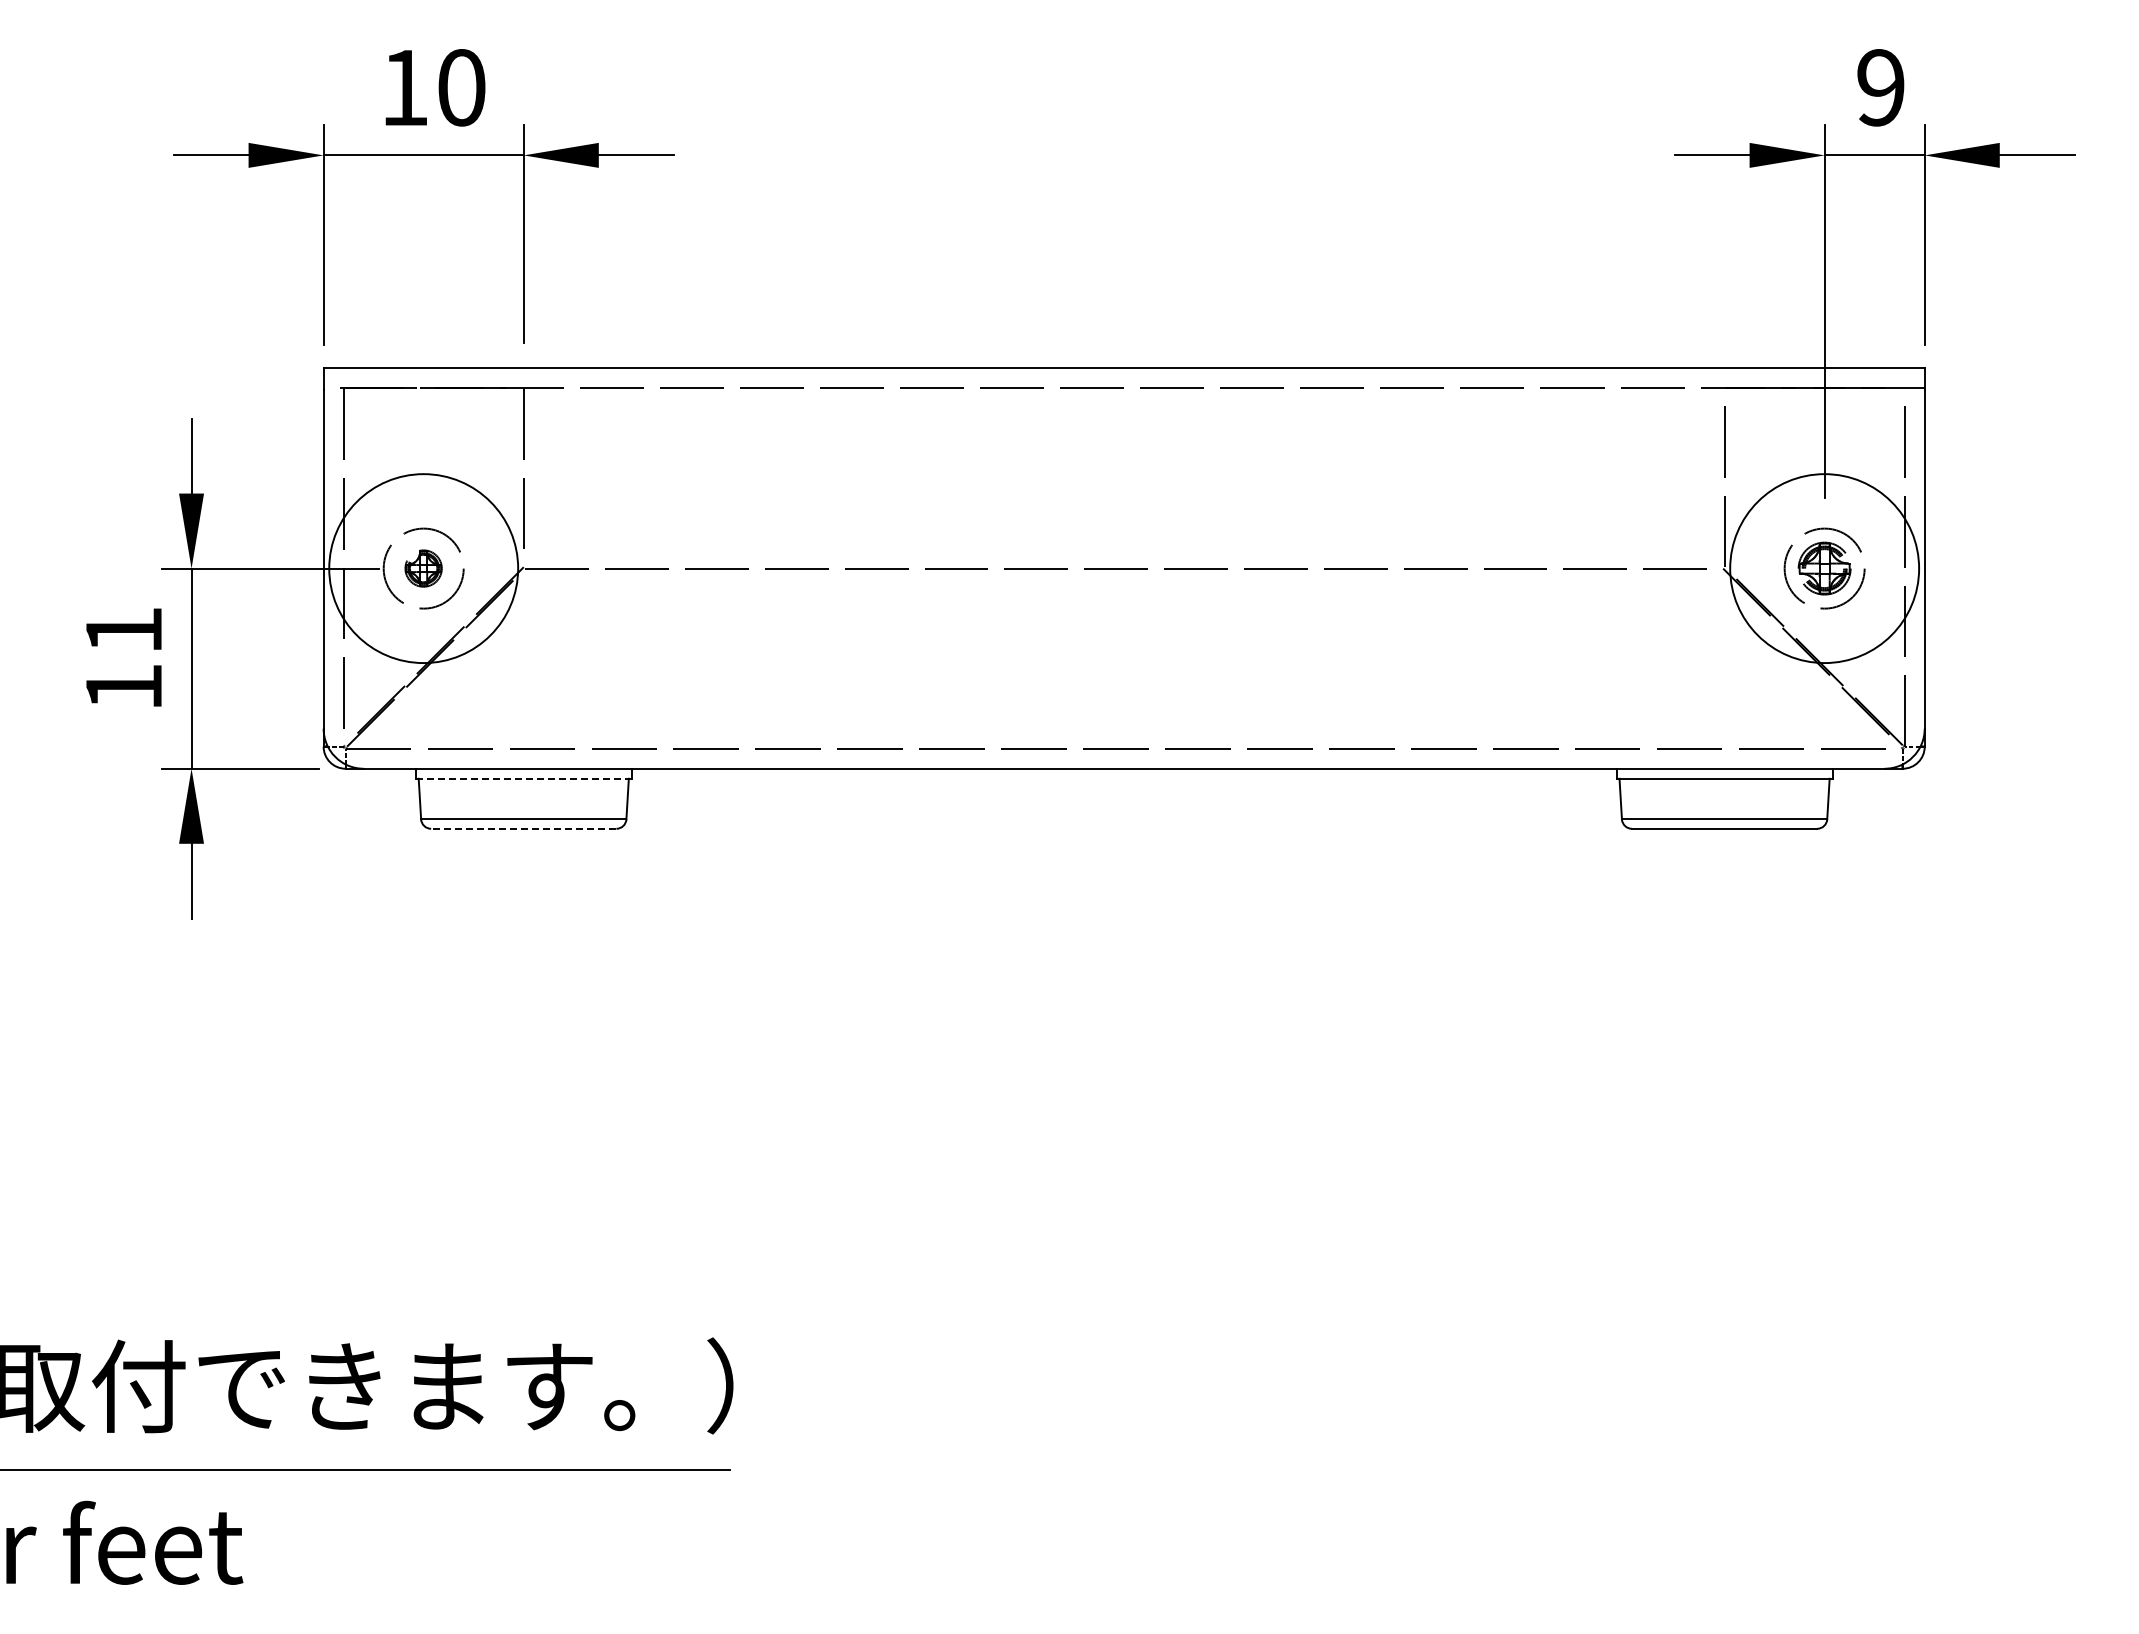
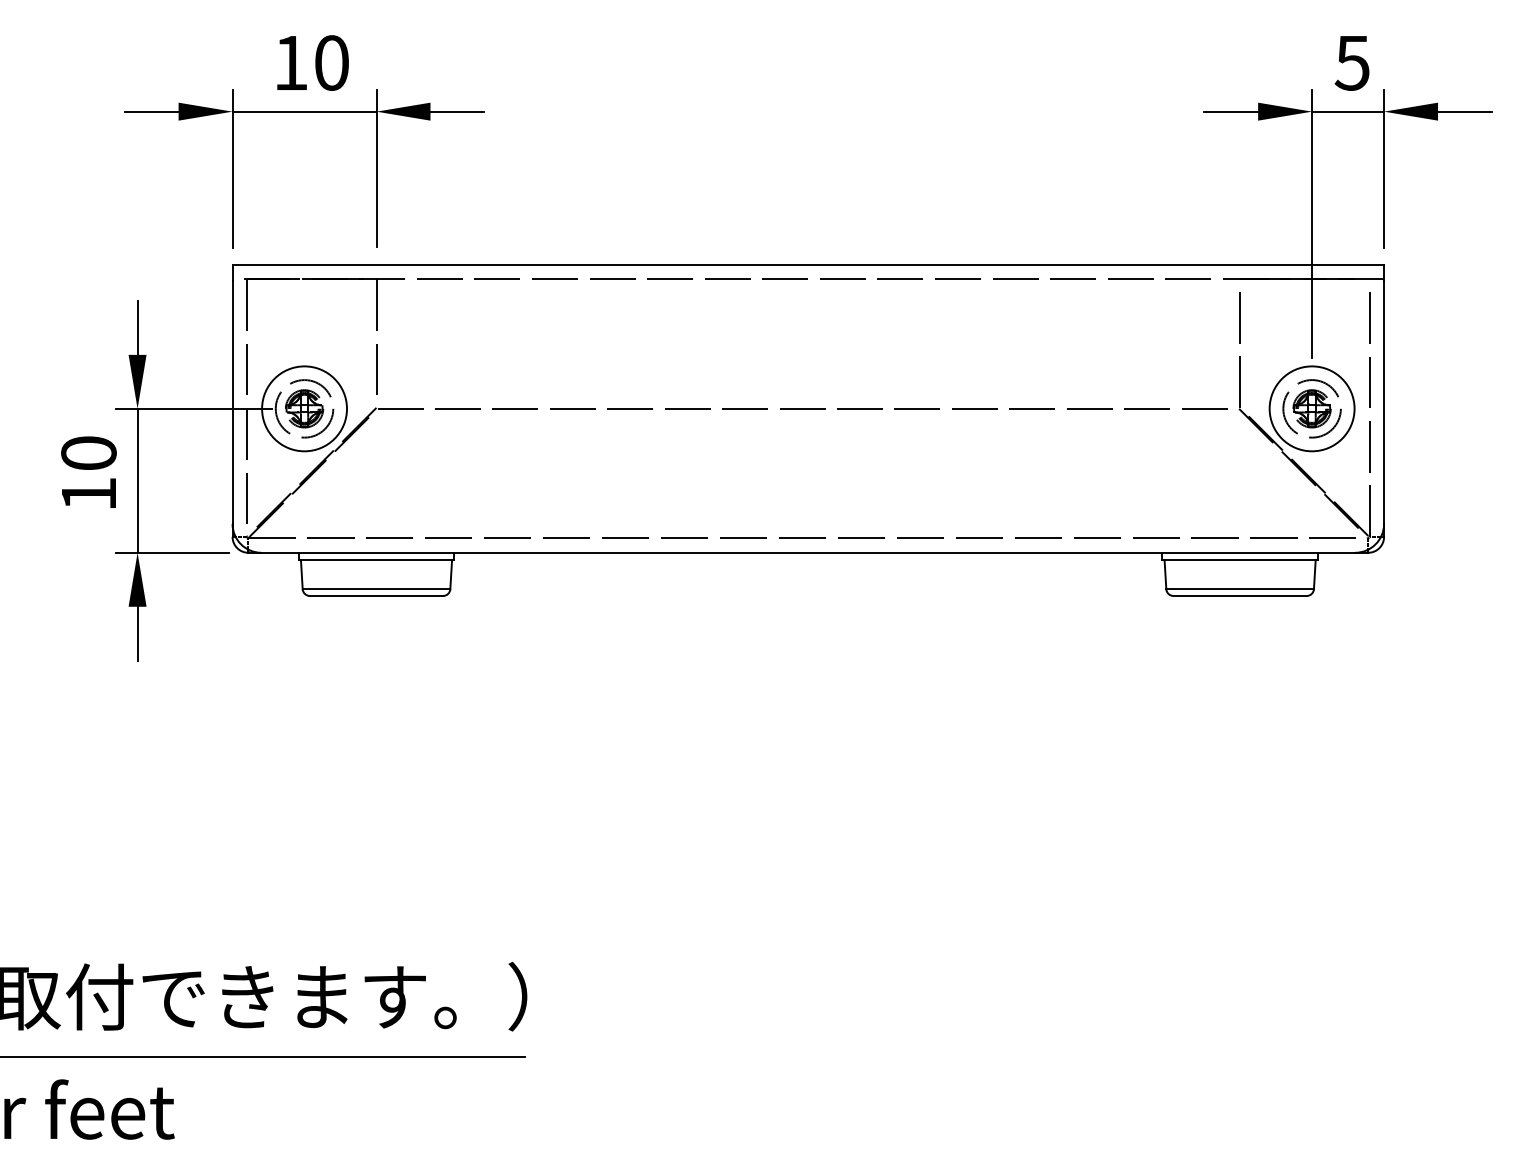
text: (1880, 87) -> (1352, 62), 9 -> 5
circle: (423, 568) -> (304, 408), size x0.62
part: (423, 568) -> (304, 408), size x1.43
circle: (1824, 568) -> (1311, 408), size x0.62
text: (123, 630) -> (88, 453), 11 -> 10
line: (524, 778) -> (377, 559), dashed -> solid
line: (523, 828) -> (376, 595), dashed -> solid

